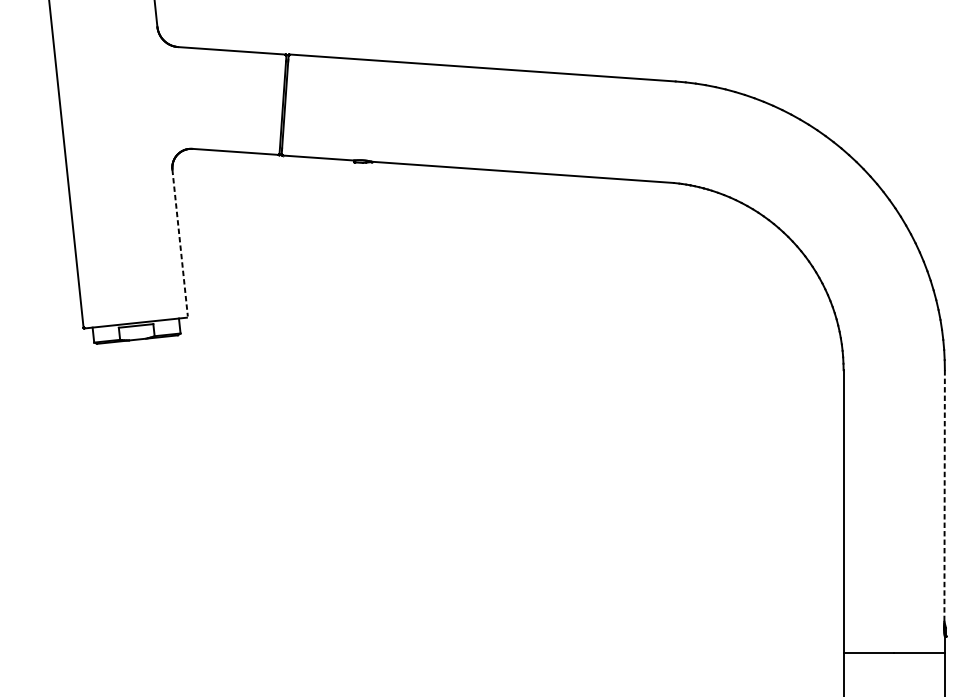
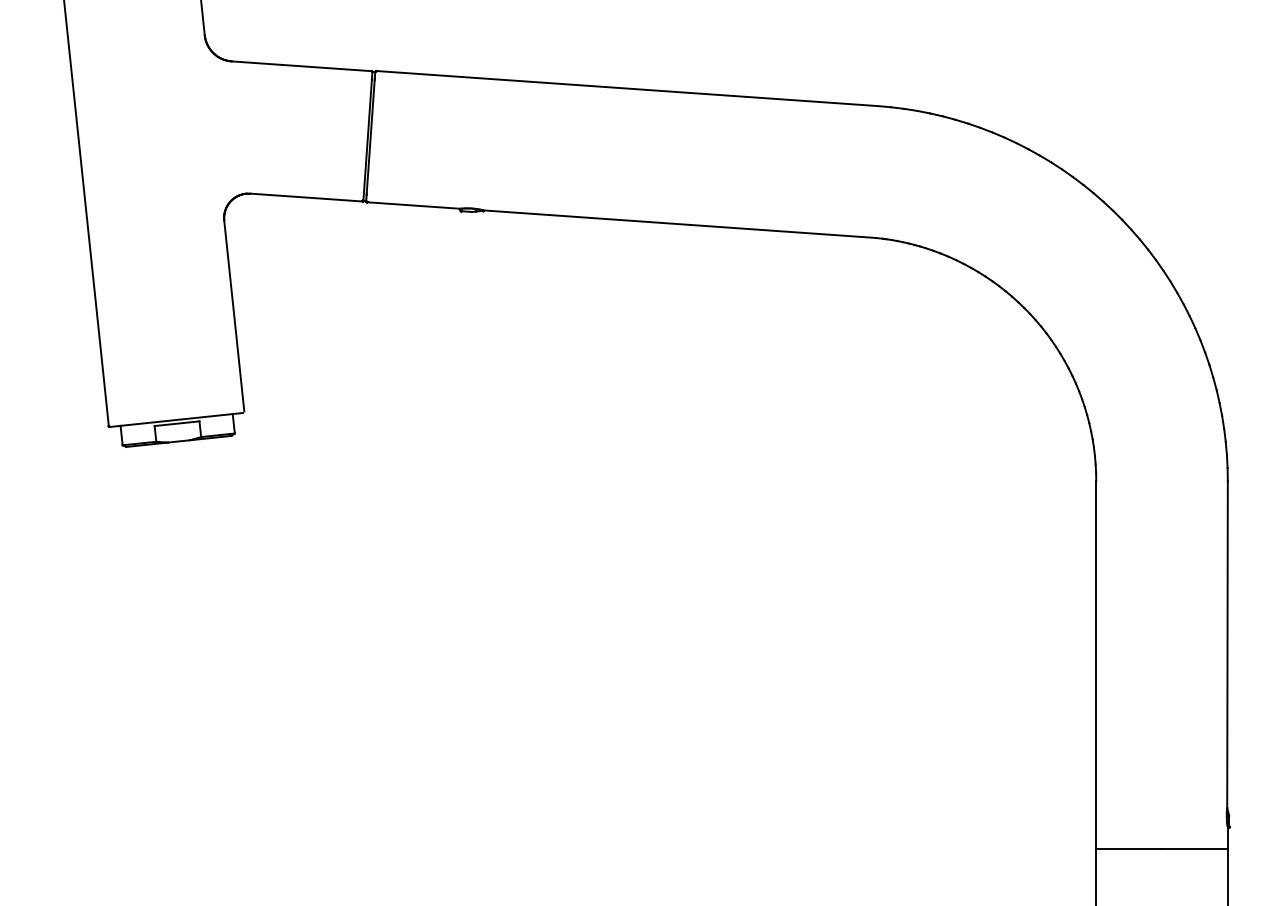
line: (180, 243) -> (234, 316), dashed -> solid
line: (944, 496) -> (1227, 645), dashed -> solid

